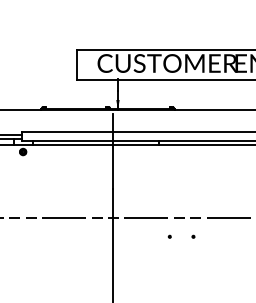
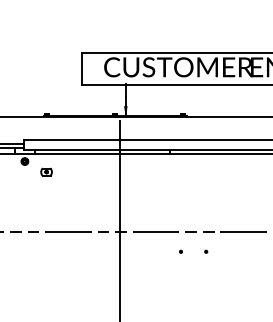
part: (43, 161) -> (46, 171), added

